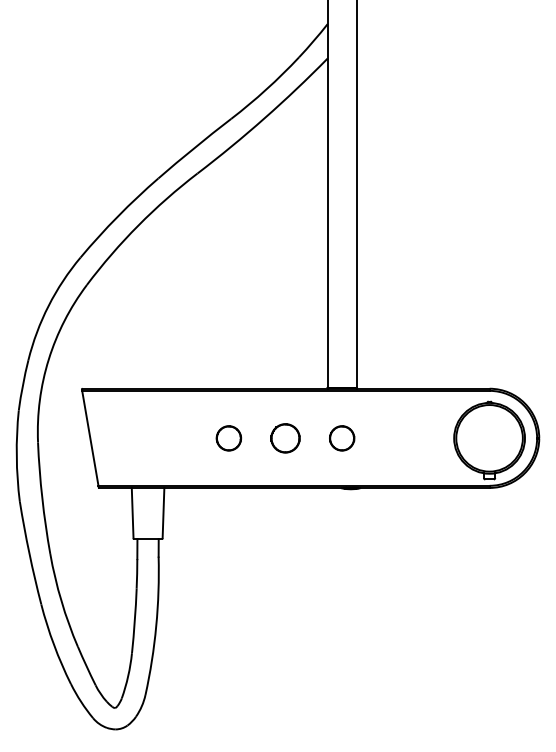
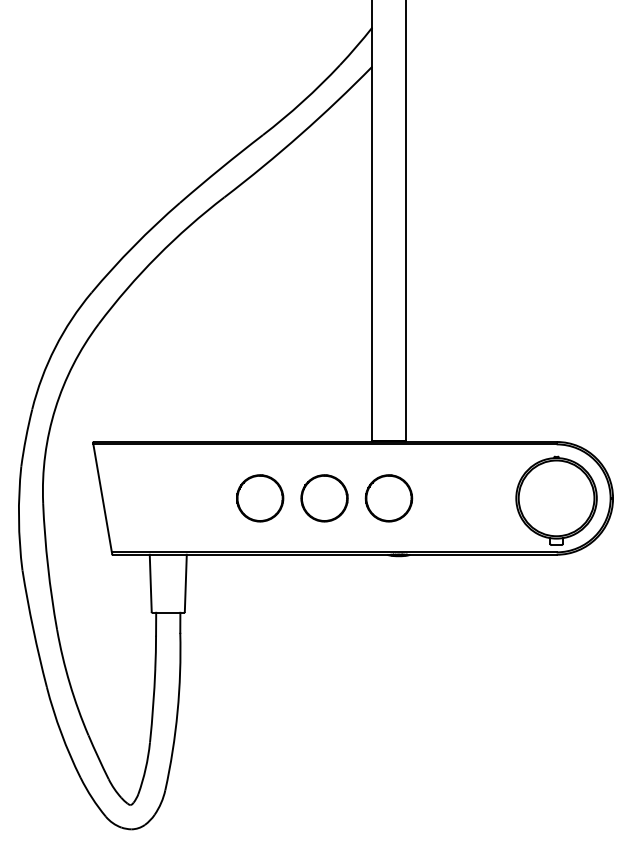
part: (228, 438) -> (259, 498), size x1.67
circle: (285, 438) -> (324, 498), size x1.43
part: (341, 438) -> (388, 498), size x1.67

